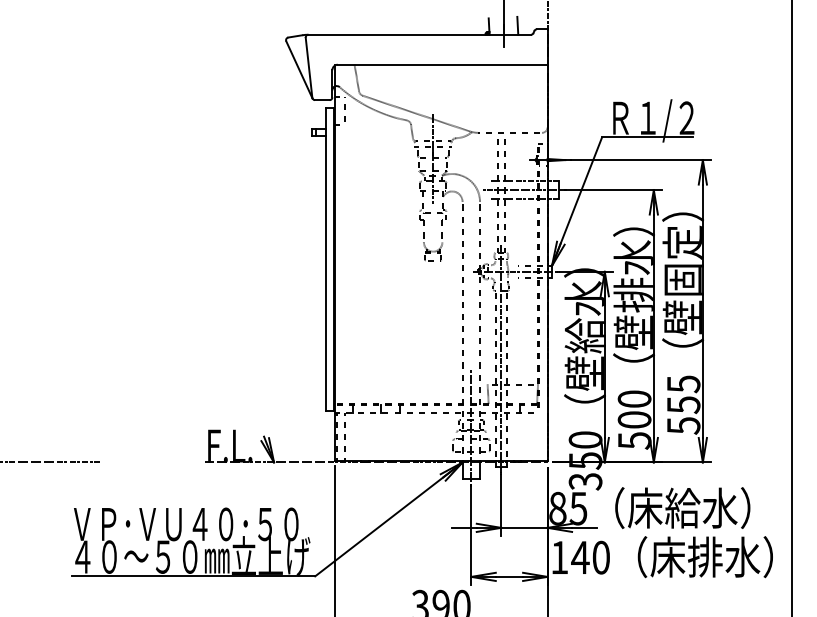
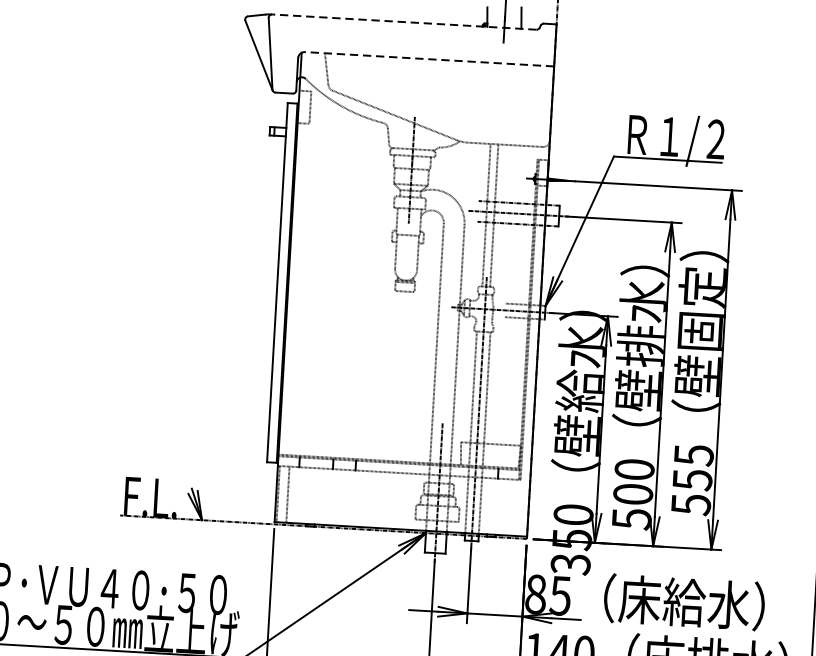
line: (419, 34) -> (404, 21), solid -> dashed
line: (442, 64) -> (429, 58), solid -> dashed

